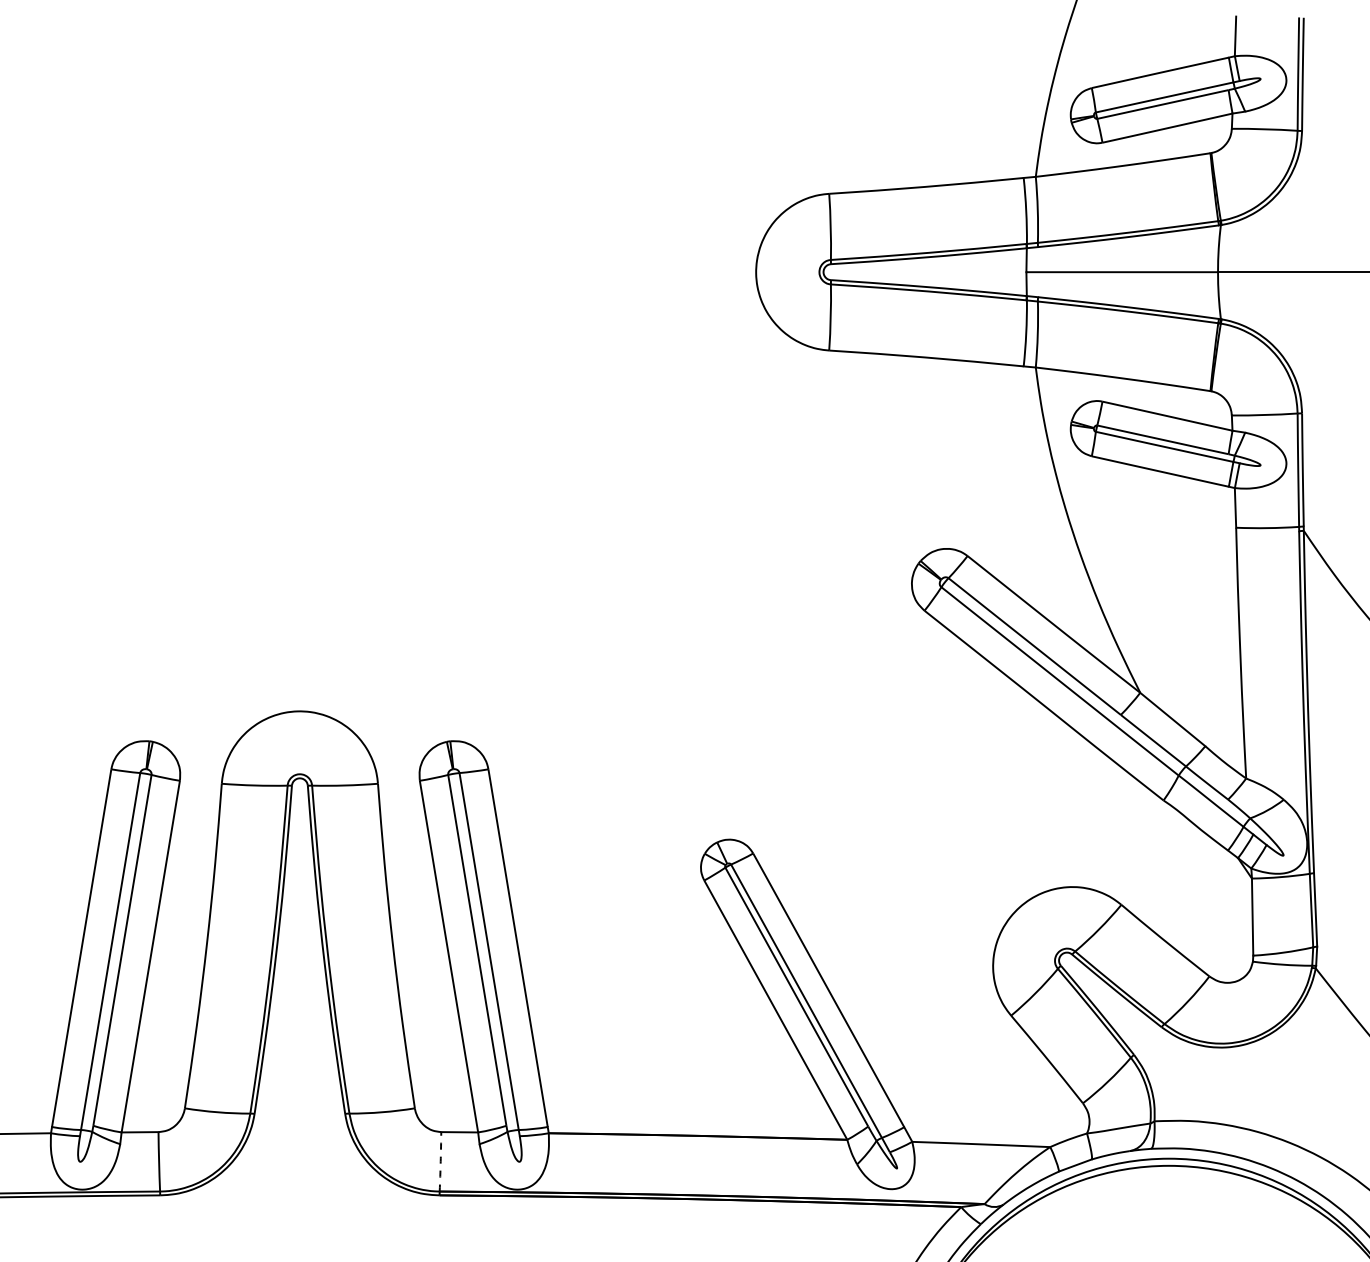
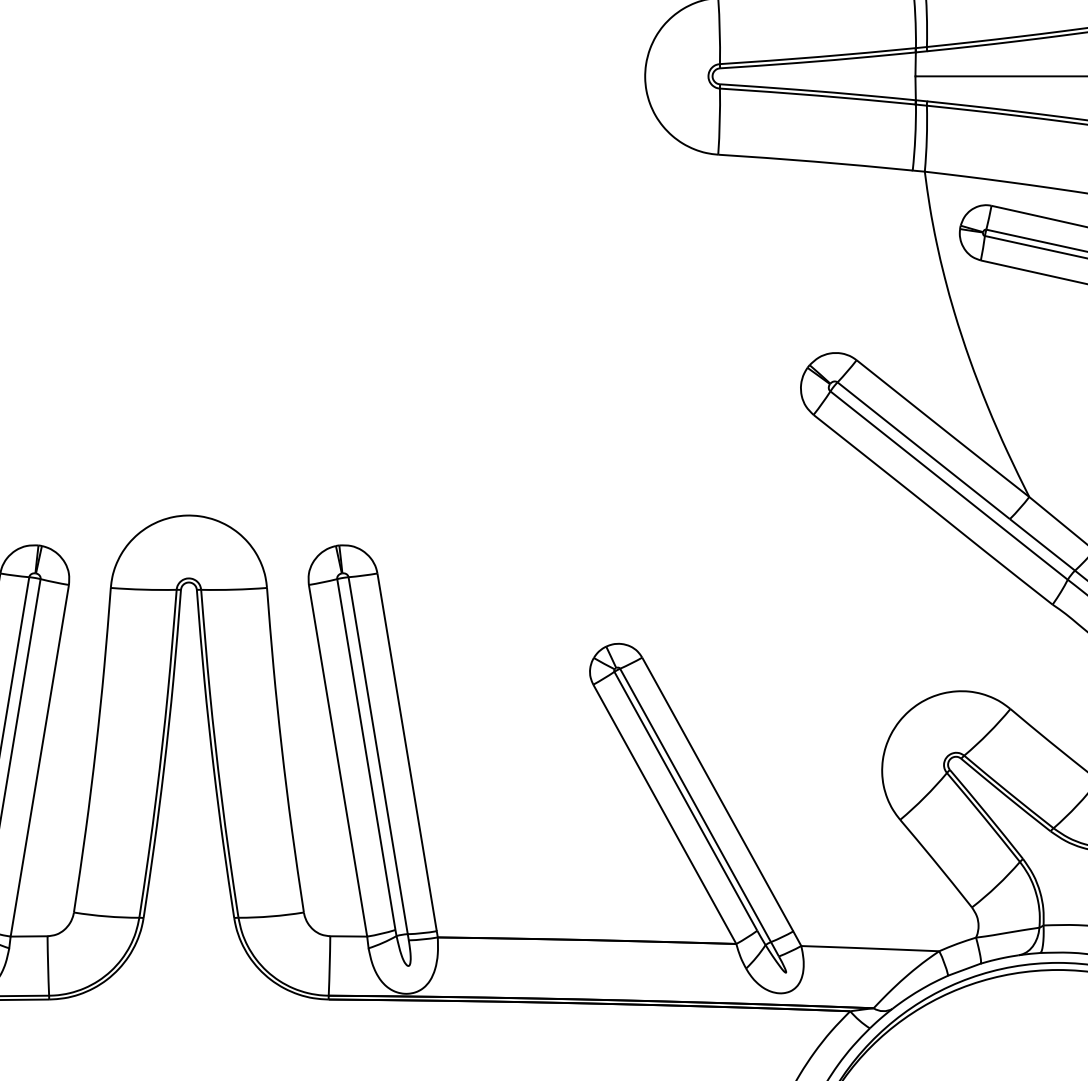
arc: (440, 1161) -> (329, 965), dashed -> solid

